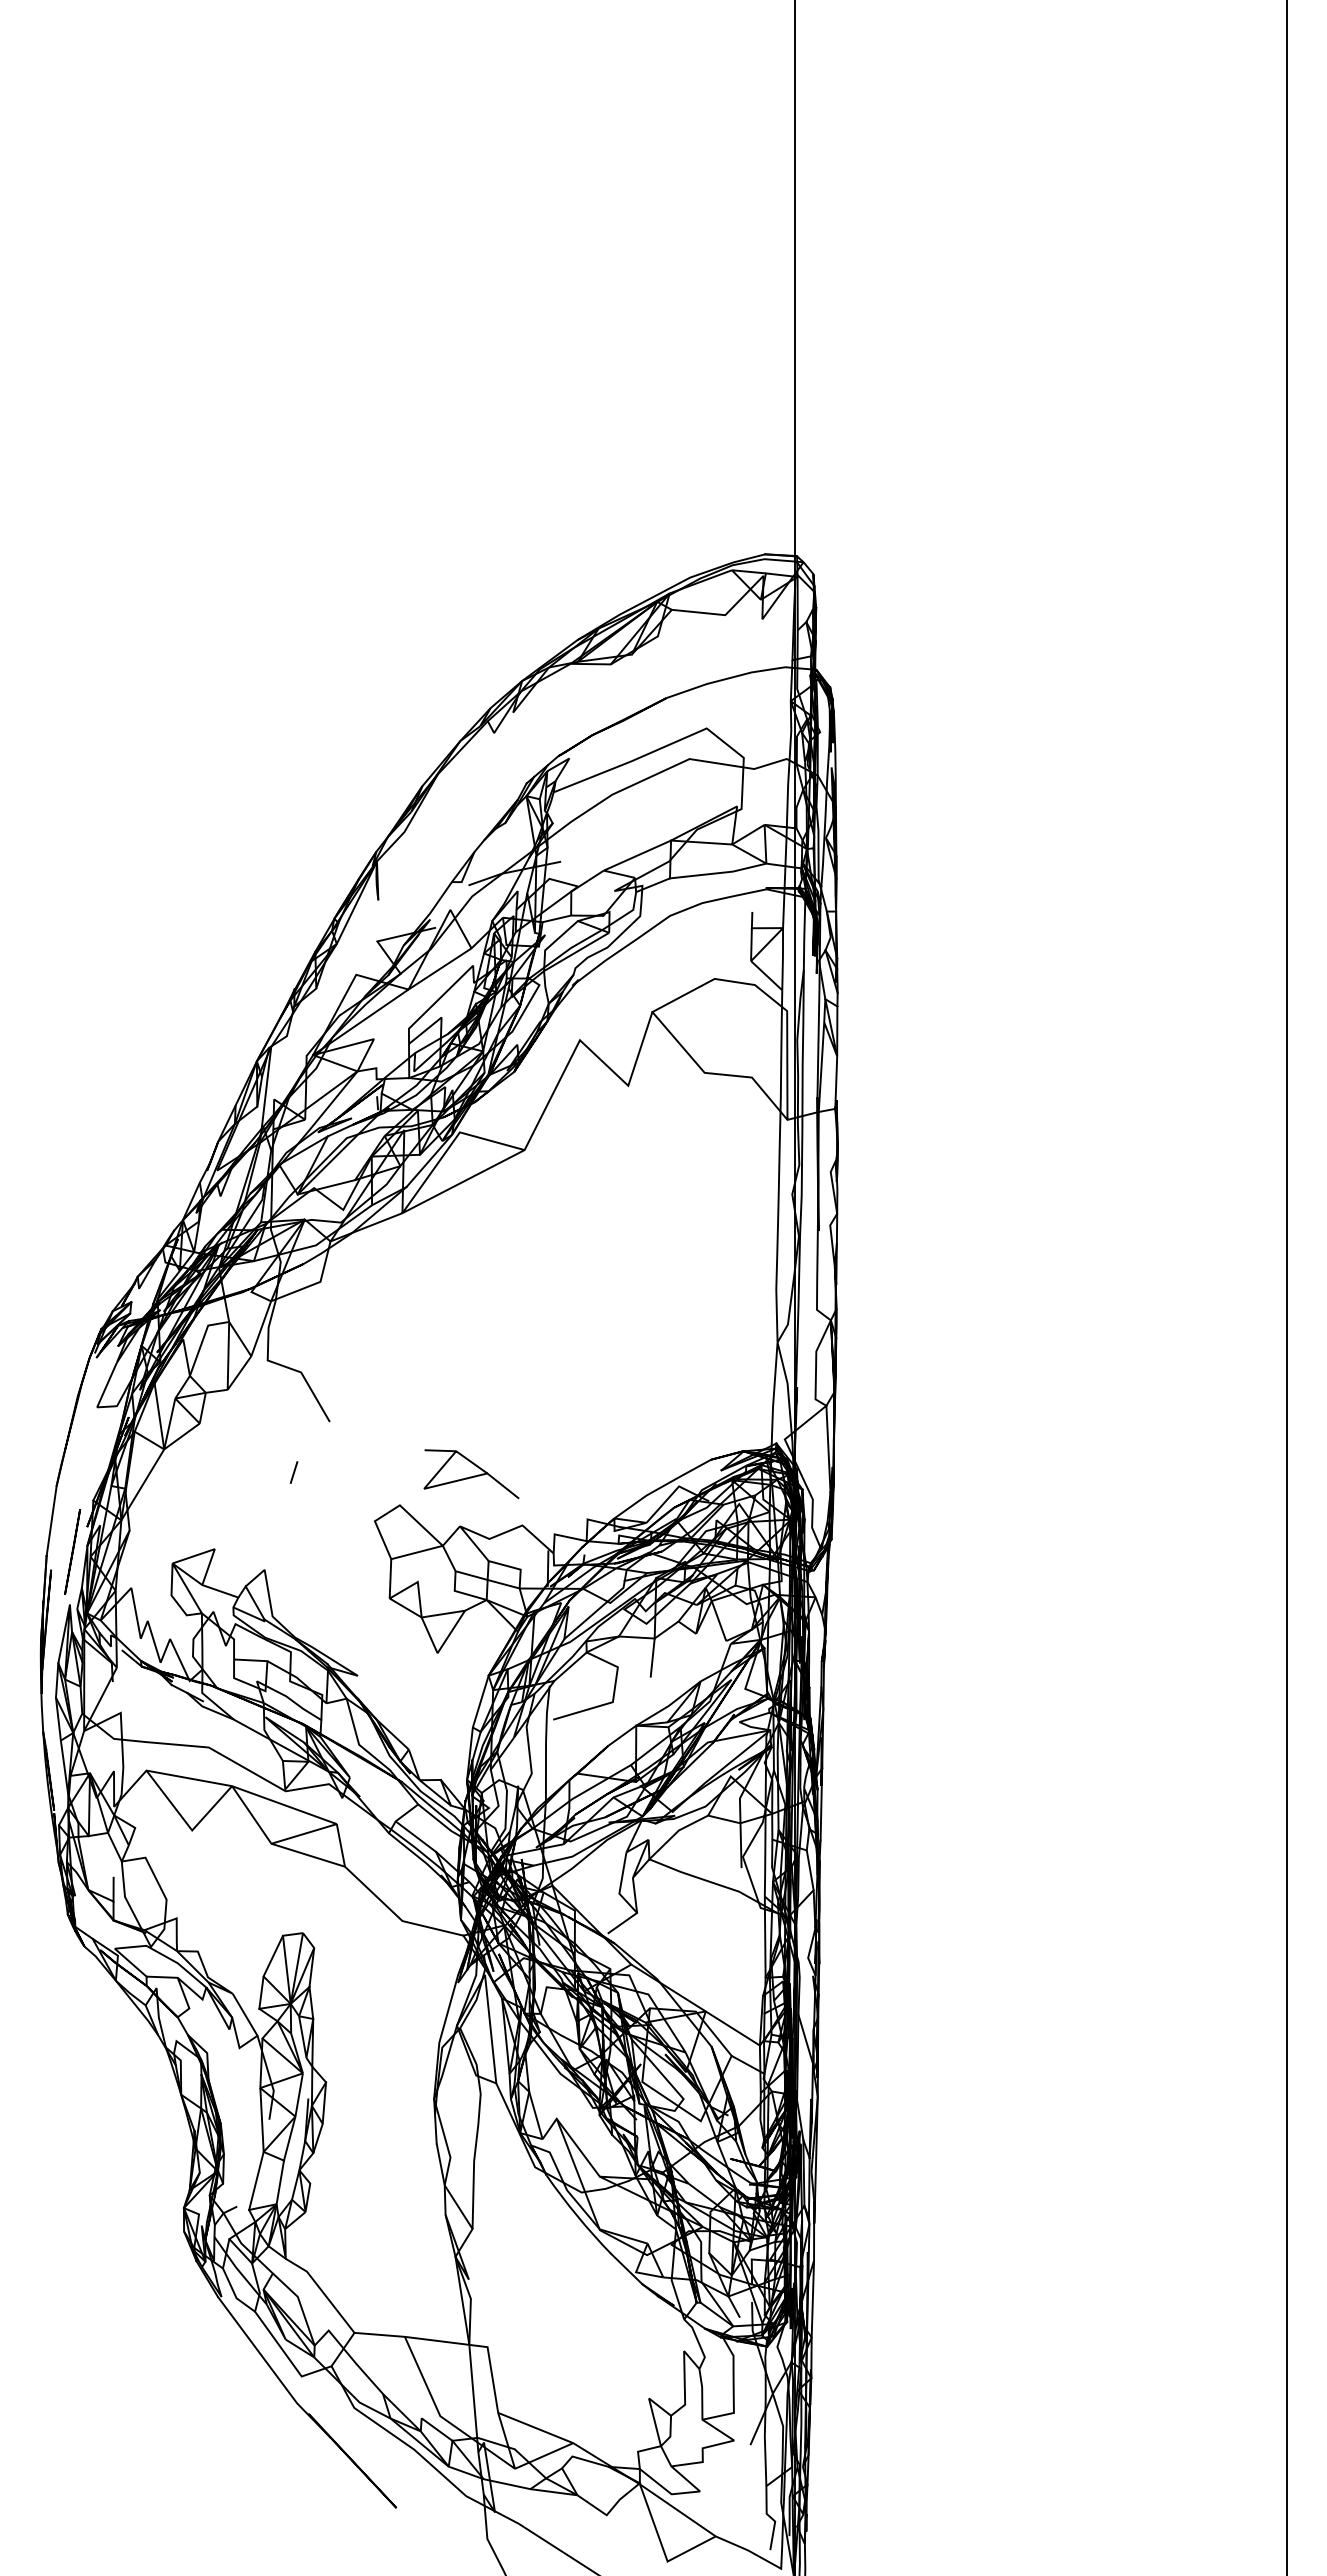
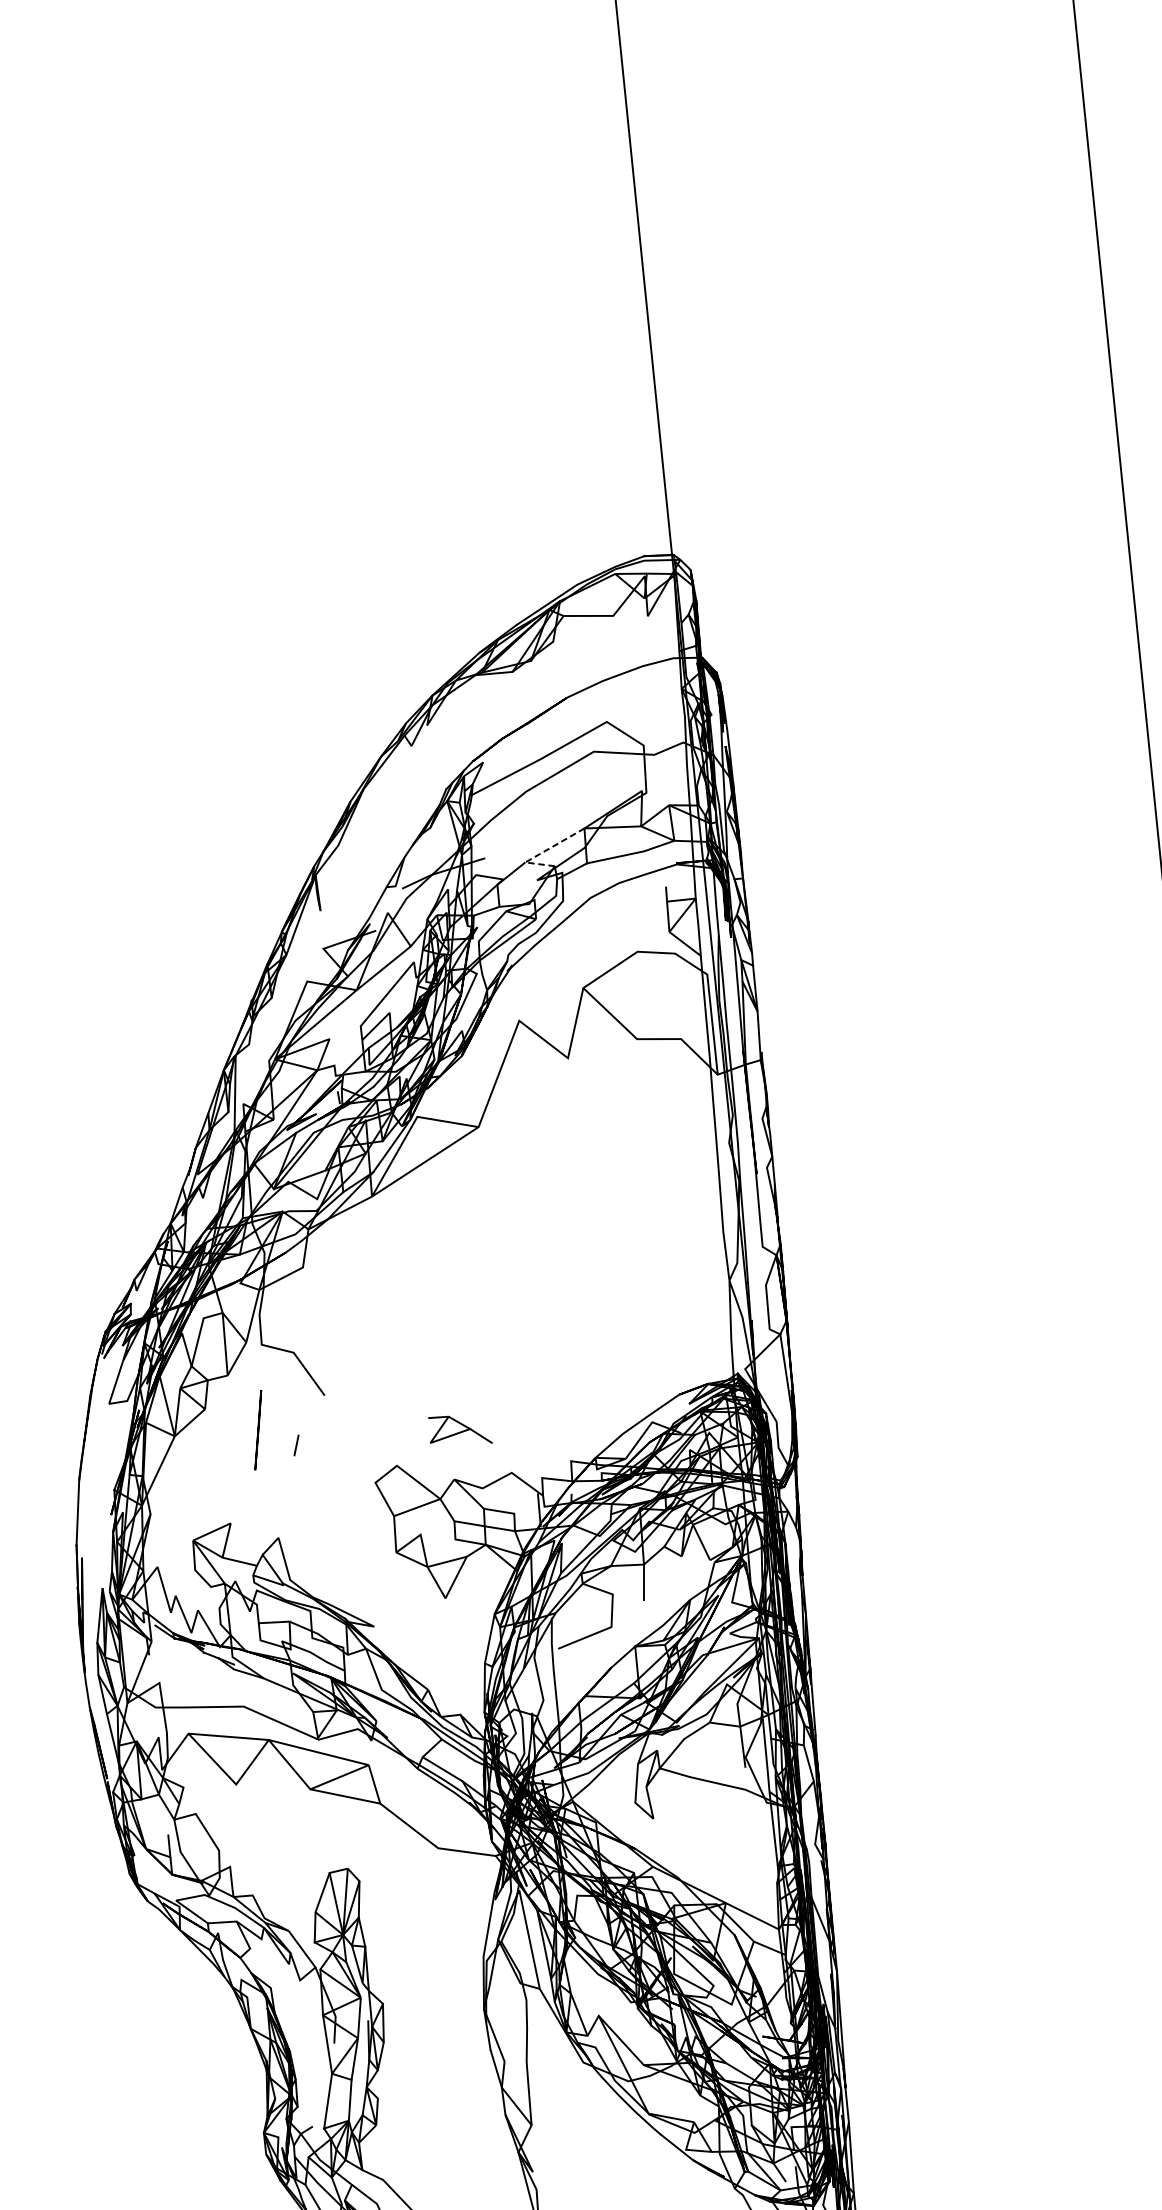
line: (621, 862) -> (540, 853), solid -> dashed
part: (471, 1474) -> (460, 1430), size x0.7
line: (72, 1551) -> (258, 1429), moved
line: (622, 1922) -> (640, 1829), removed

